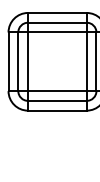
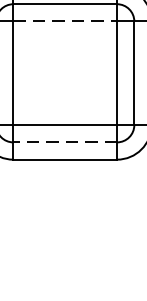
line: (57, 32) -> (65, 21), solid -> dashed
line: (56, 100) -> (63, 141), solid -> dashed

